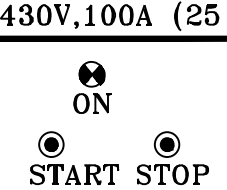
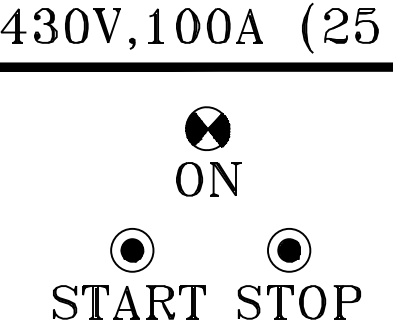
part: (92, 87) -> (208, 151), moved
part: (51, 144) -> (132, 250), moved

